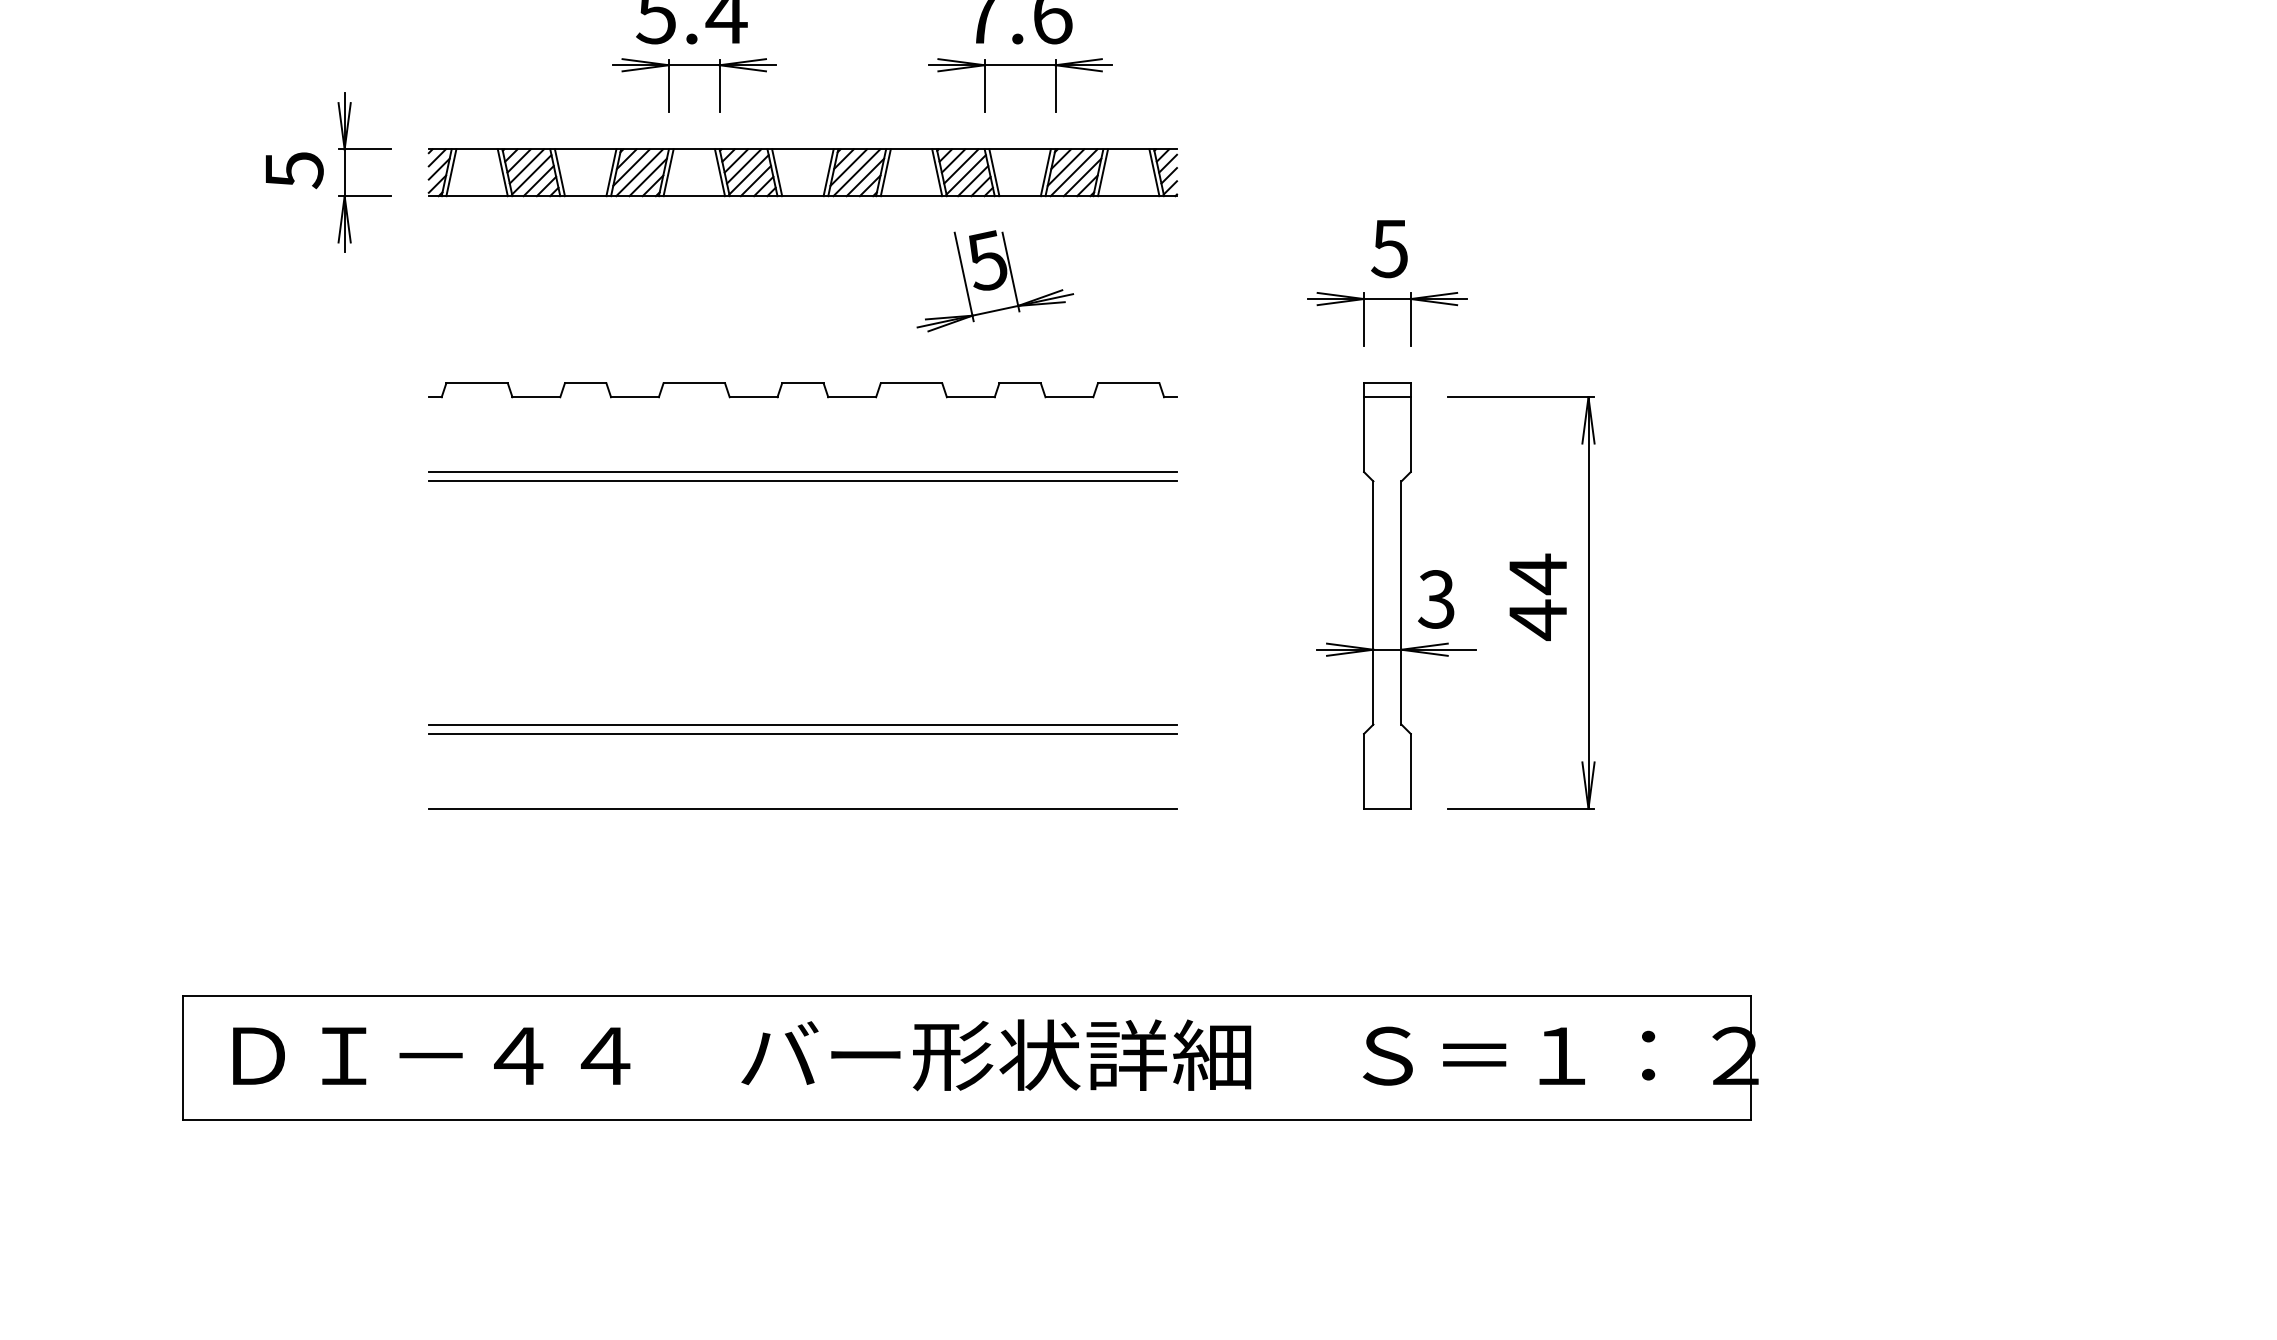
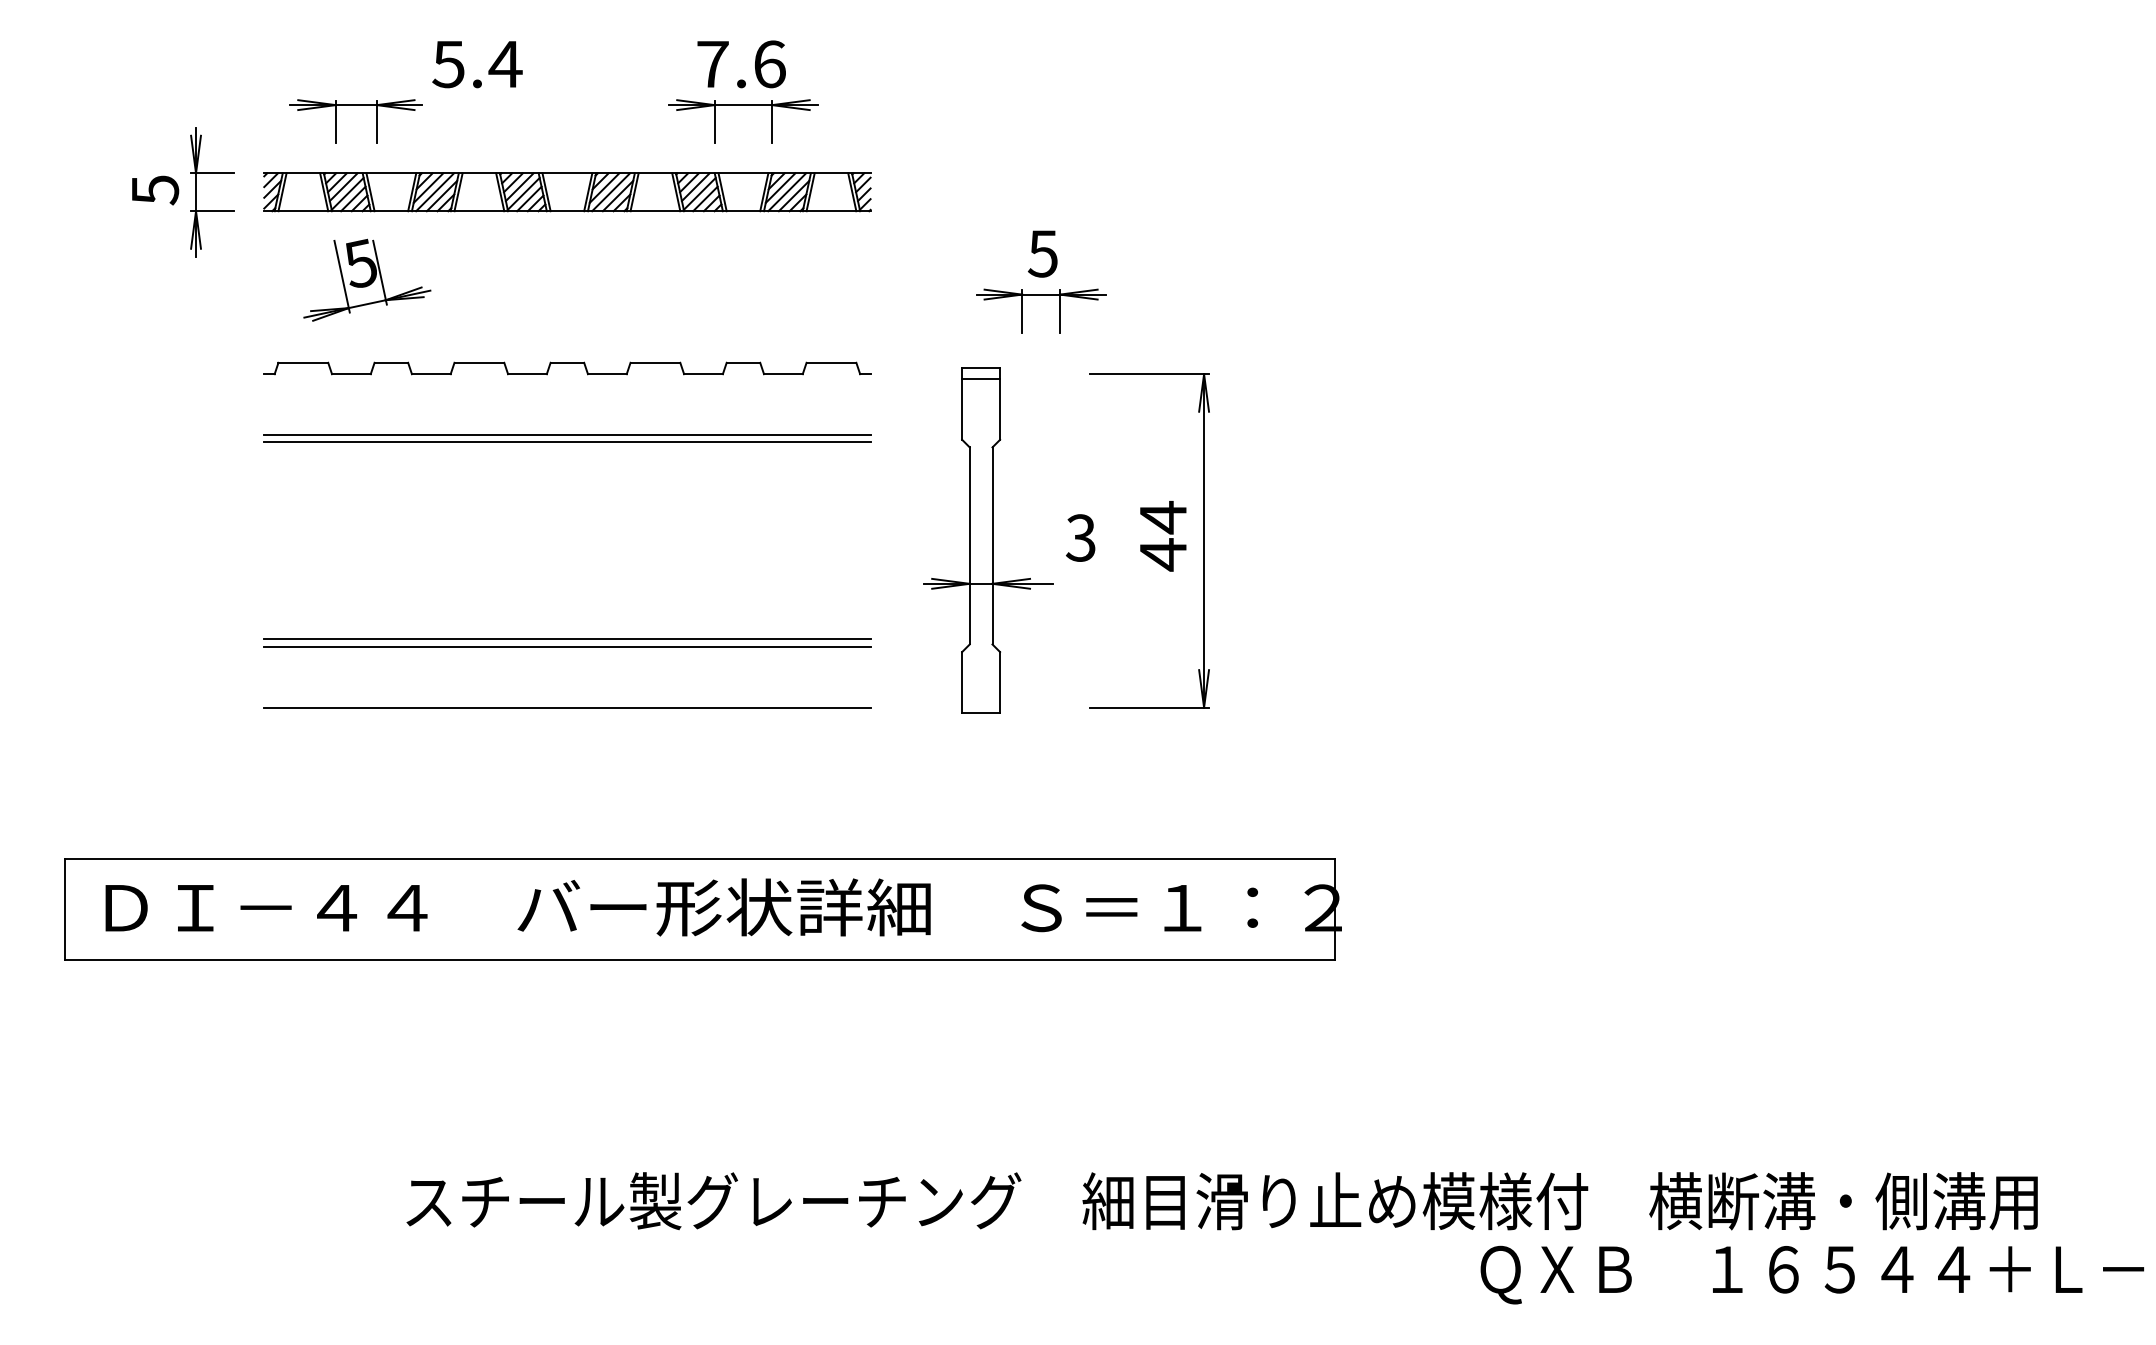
part: (693, 65) -> (355, 105), moved
part: (995, 280) -> (367, 279), moved
part: (1396, 596) -> (988, 540), moved

